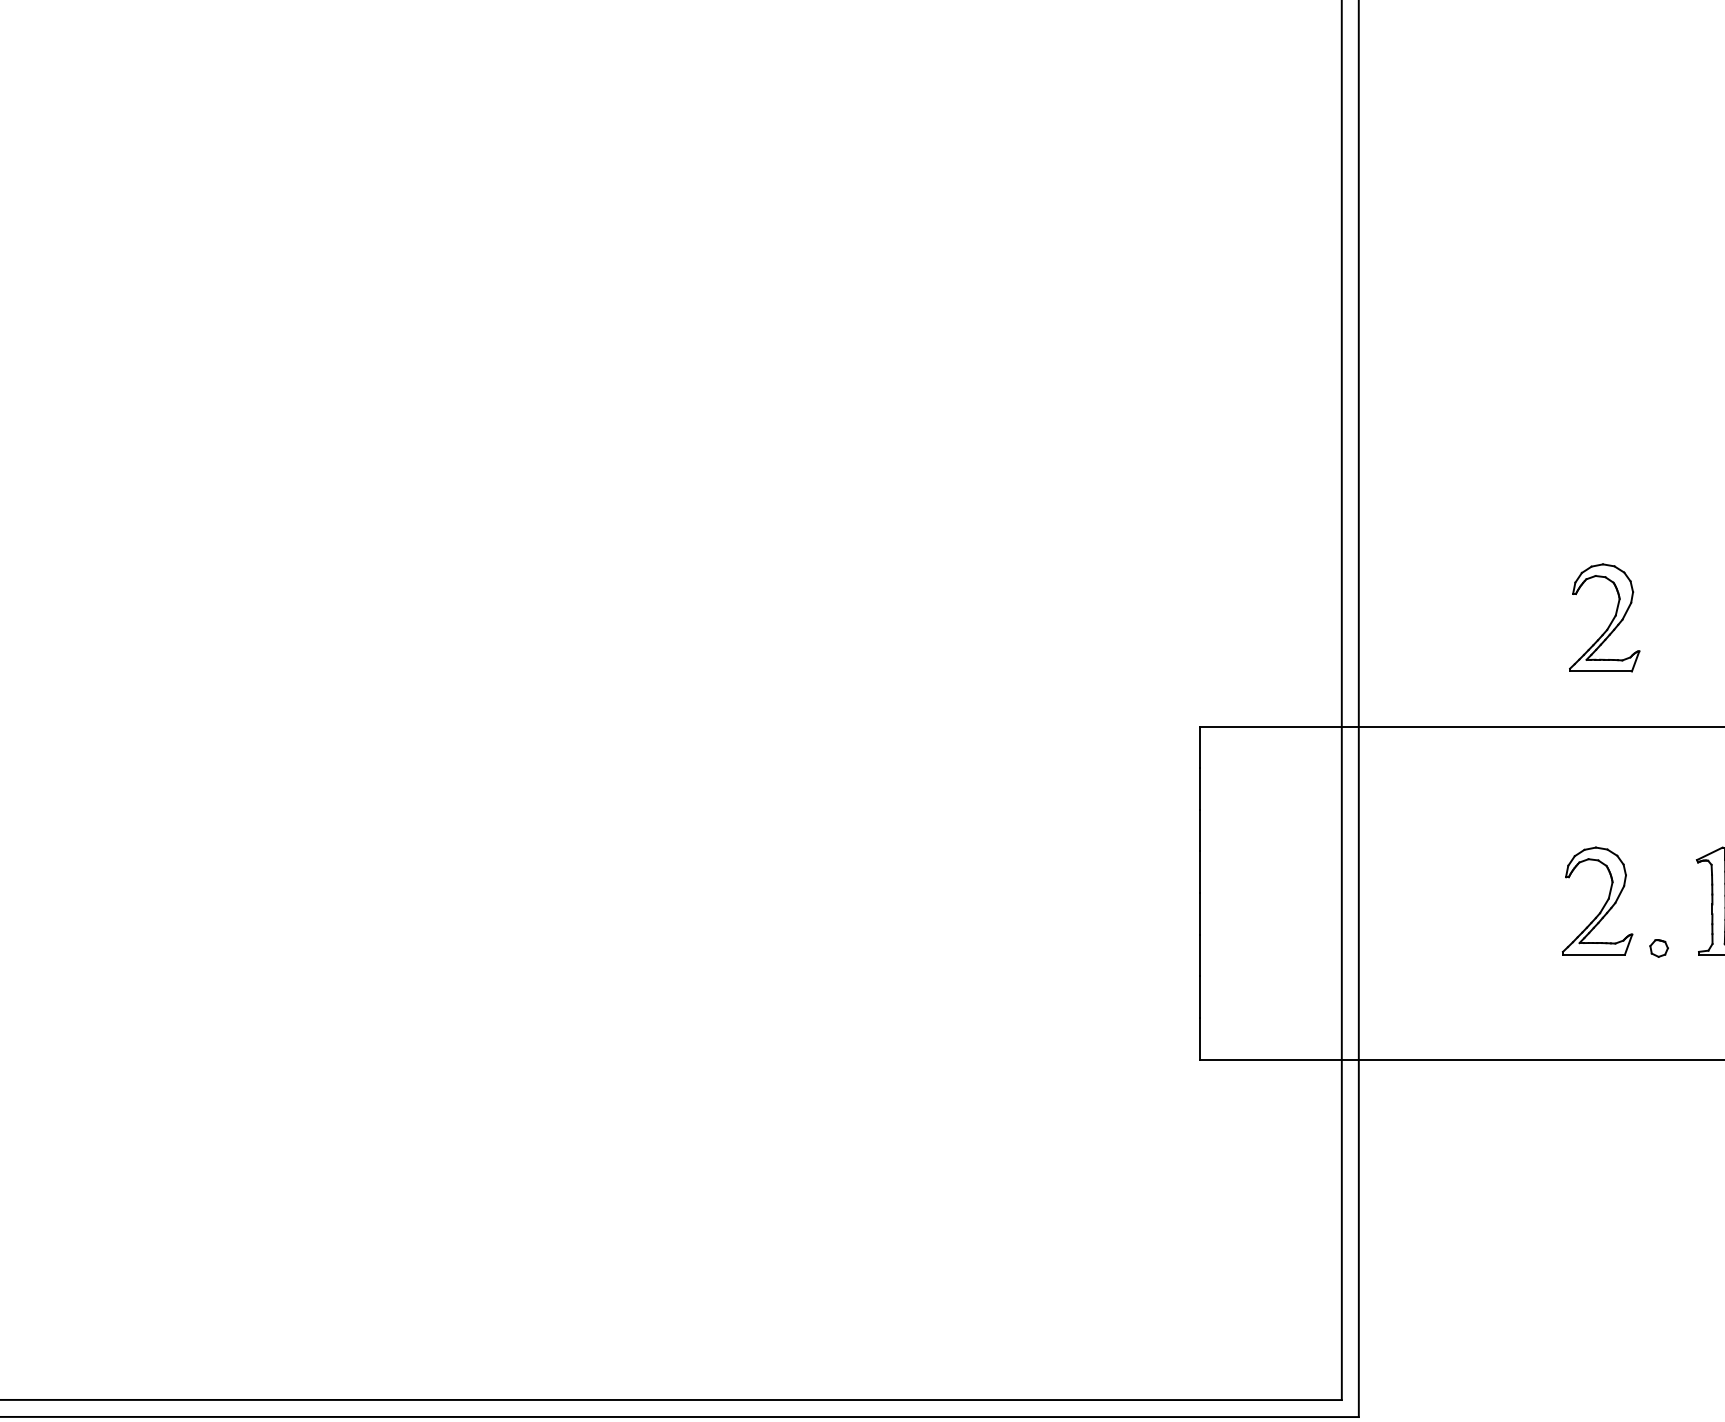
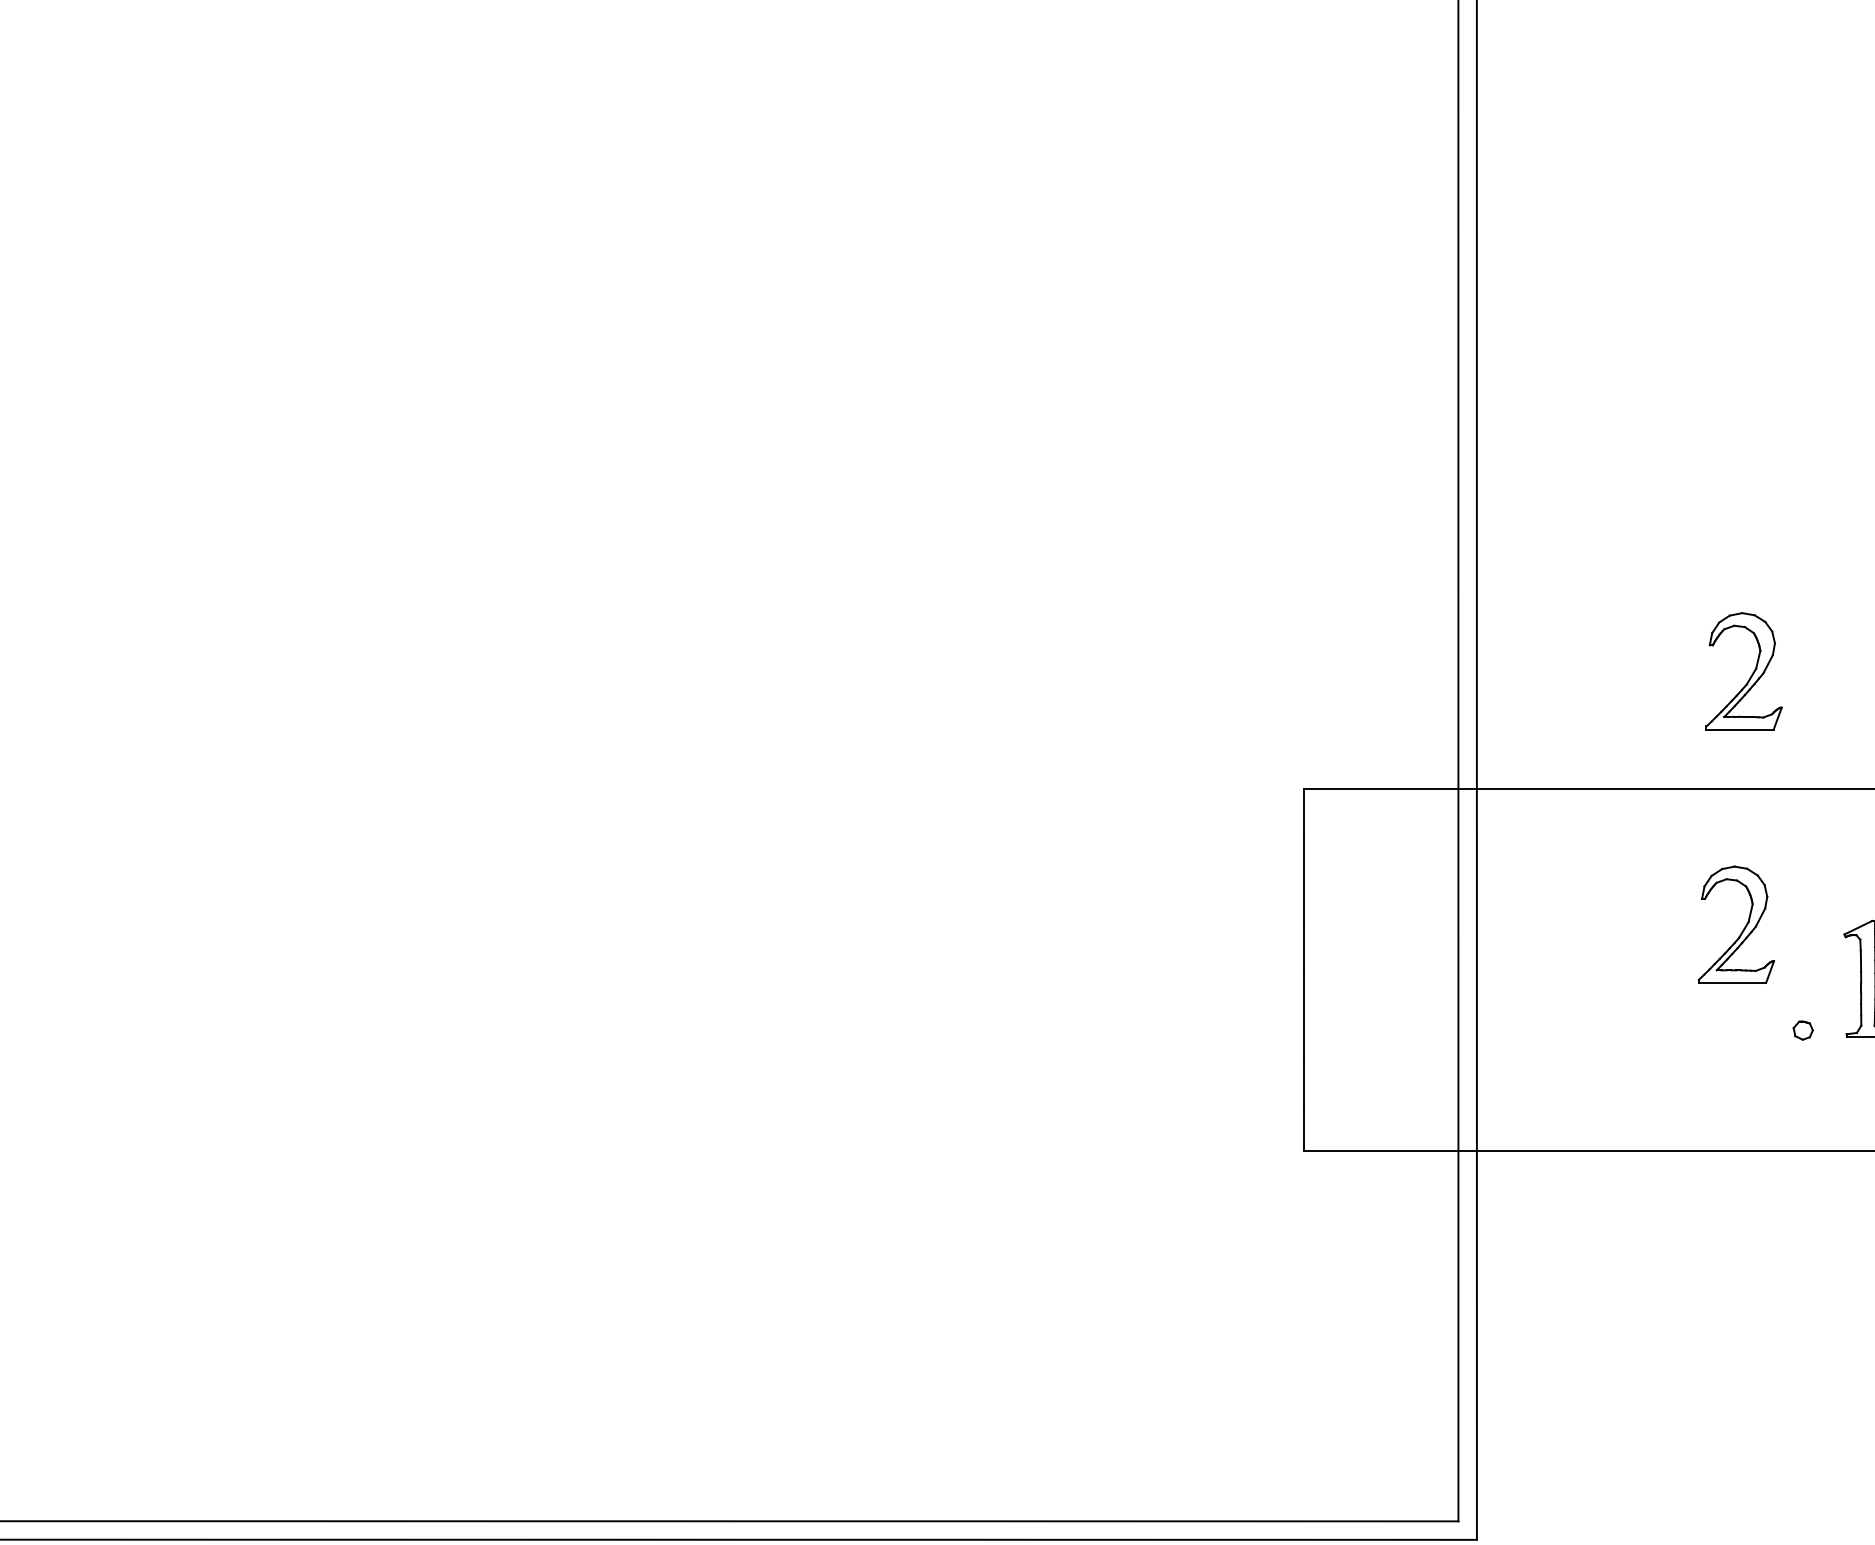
part: (1604, 903) -> (1743, 927), moved

